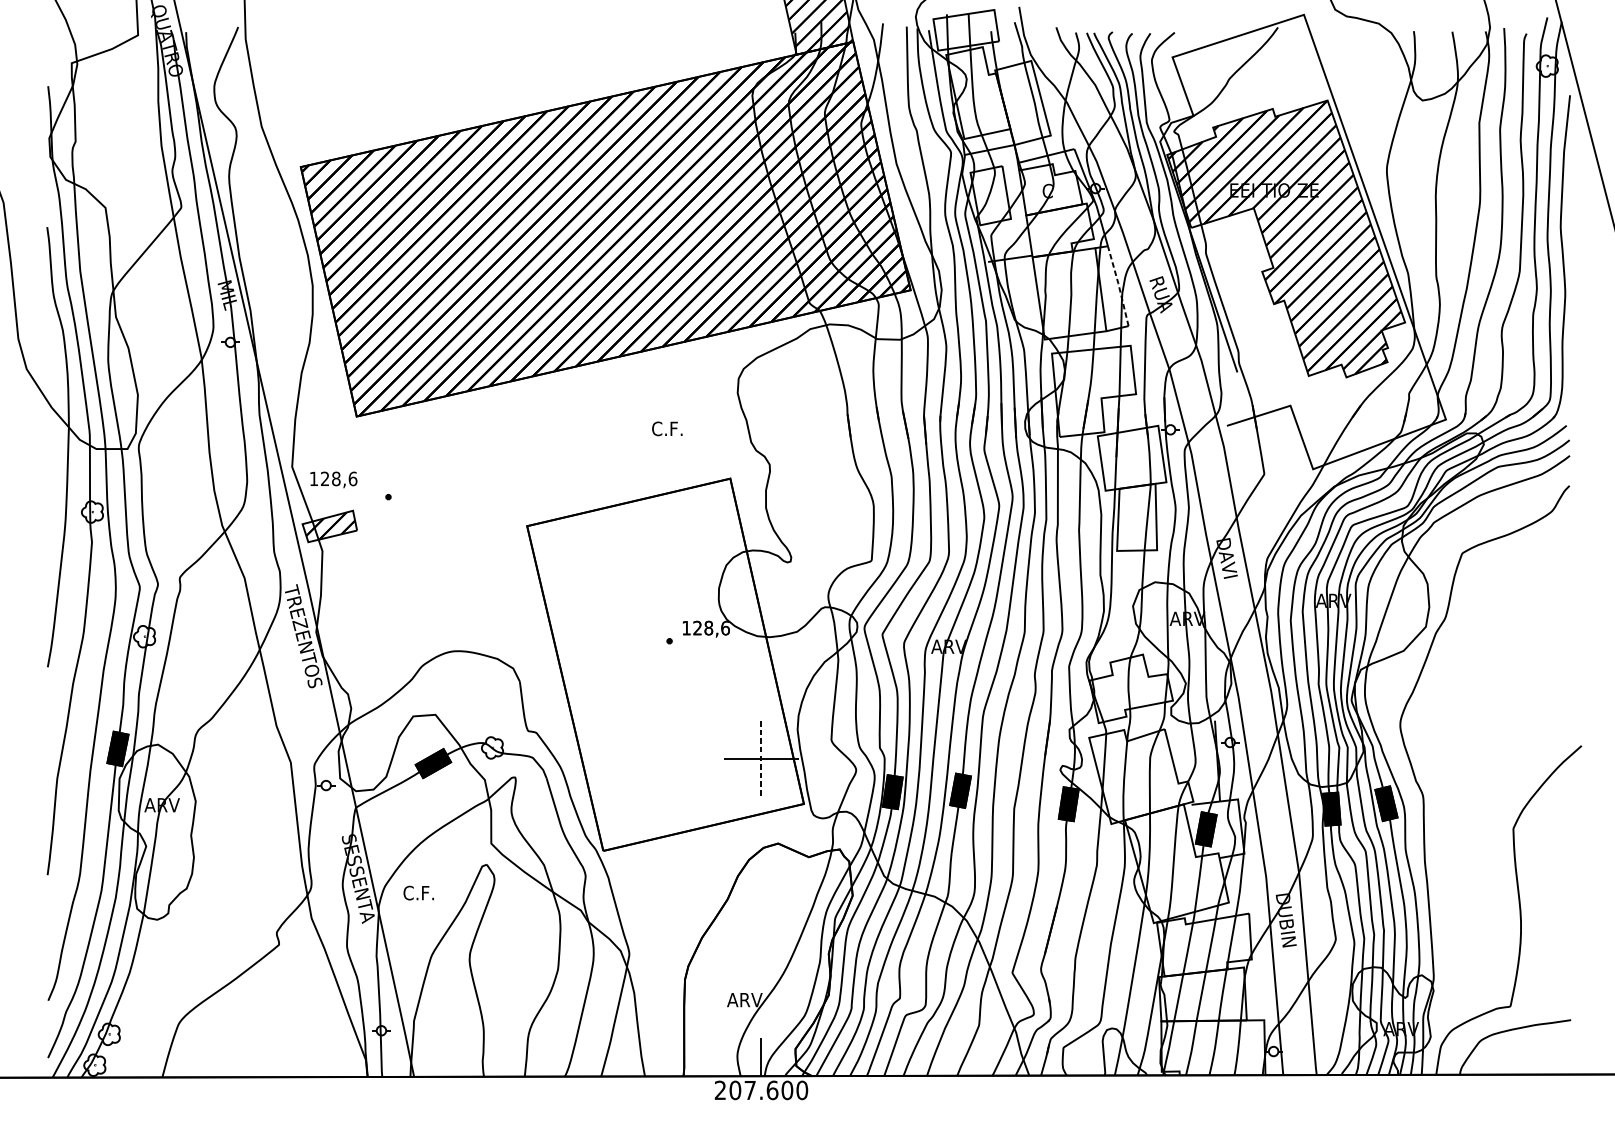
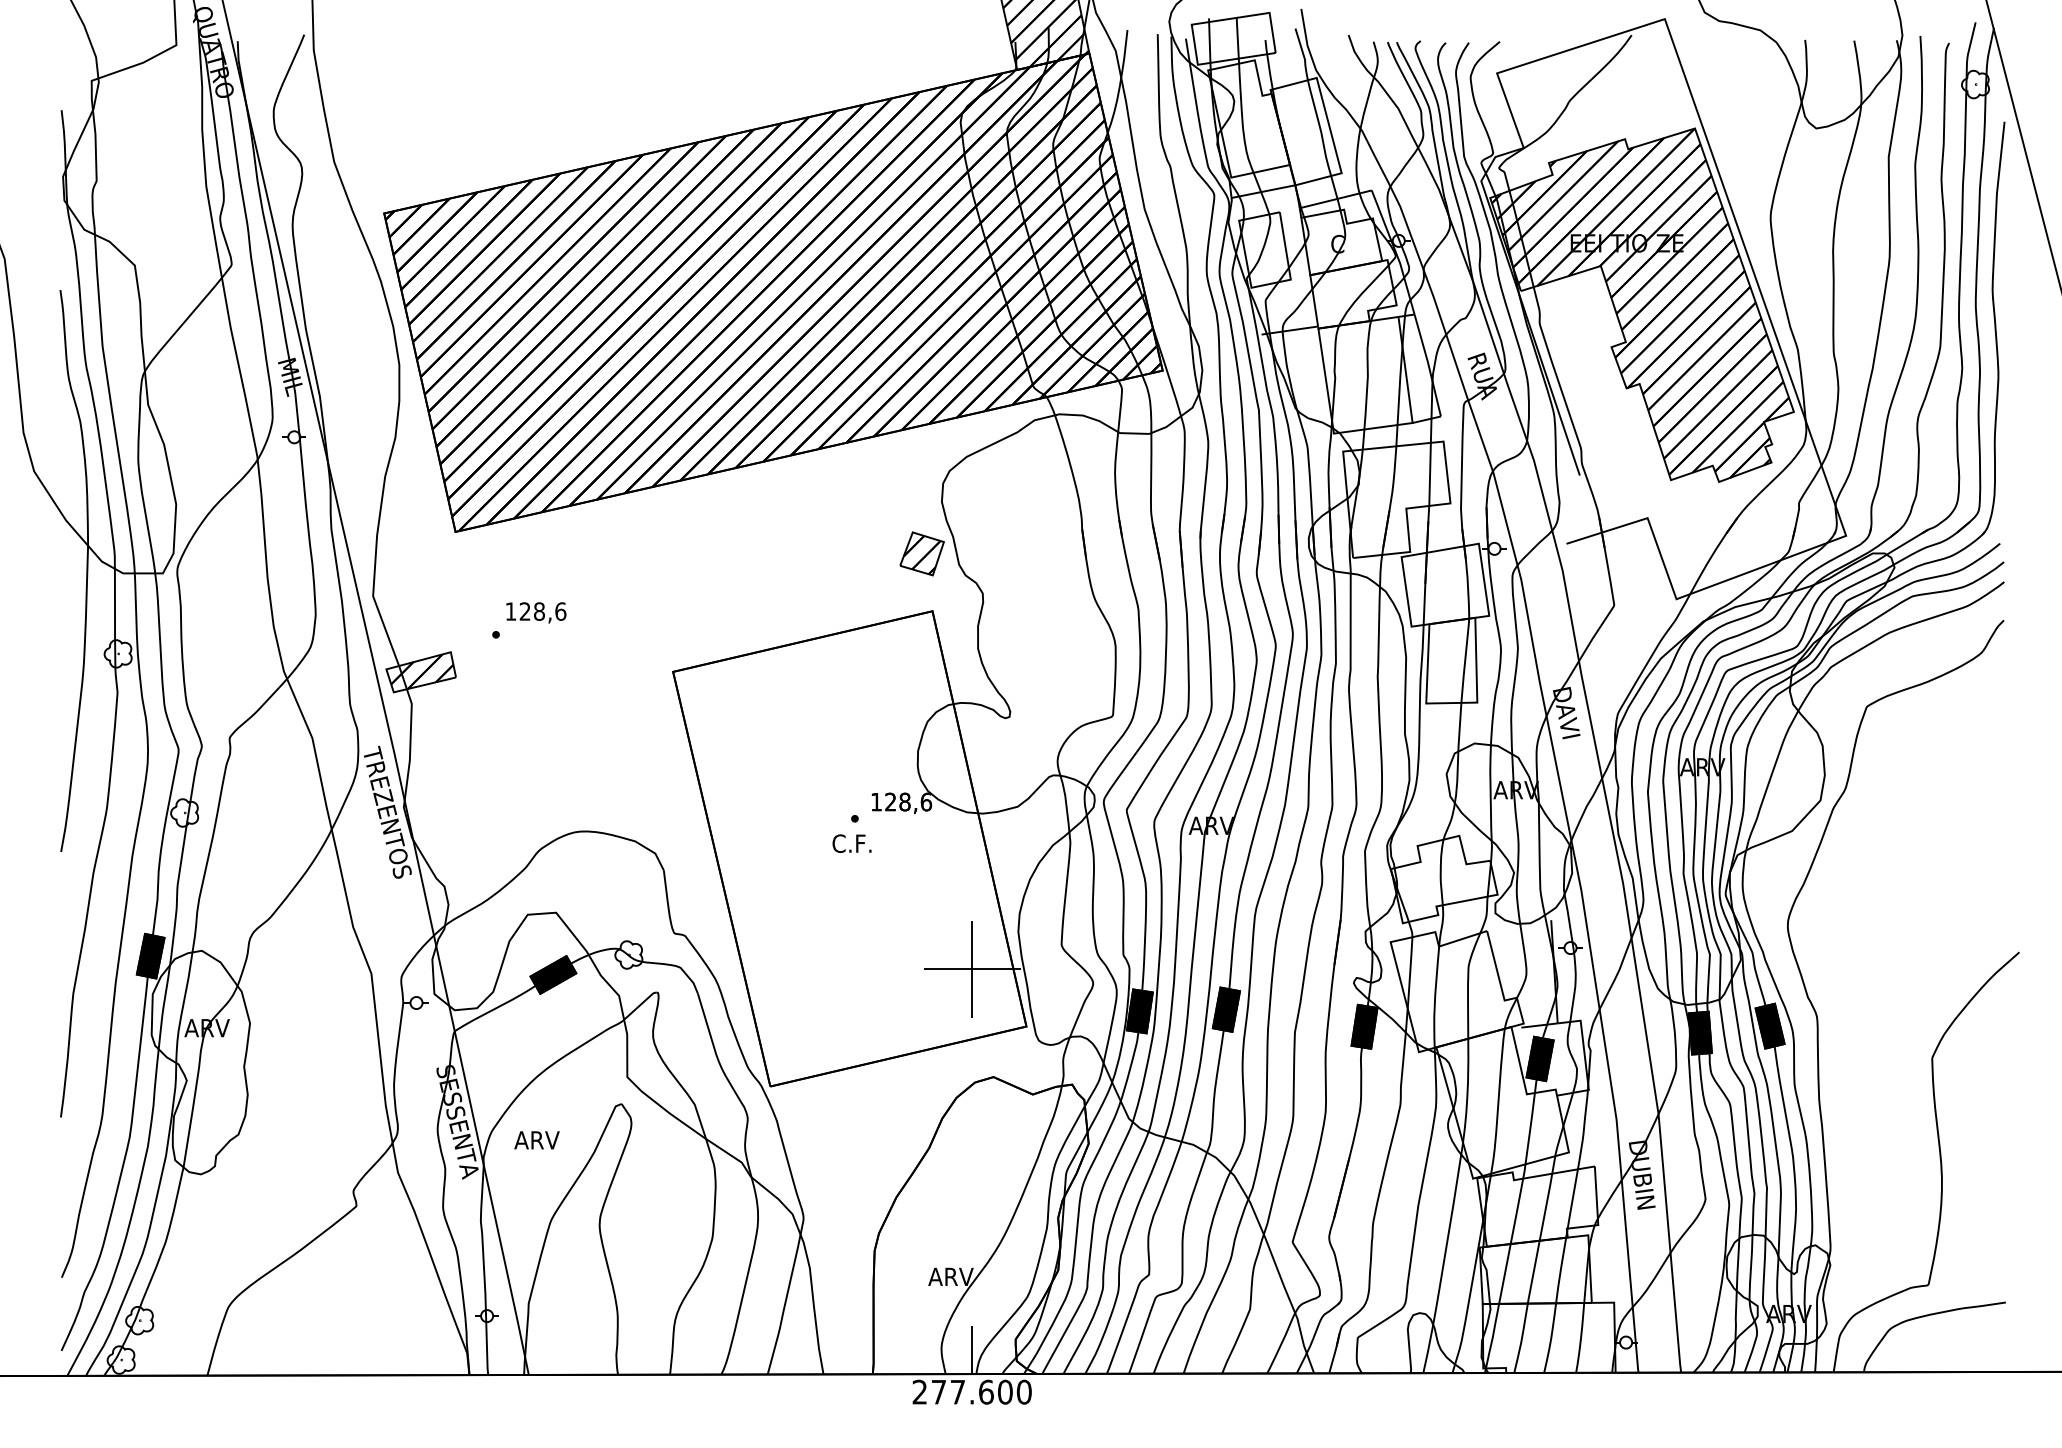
line: (1118, 285) -> (1428, 364), dashed -> solid
text: (666, 428) -> (851, 843), moved
part: (721, 433) -> (921, 553), added
text: (333, 479) -> (536, 612), moved
line: (761, 759) -> (972, 969), dashed -> solid
text: (420, 893) -> (536, 1140), C.F. -> ARV
text: (735, 1089) -> (938, 1391), 207.600 -> 277.600

